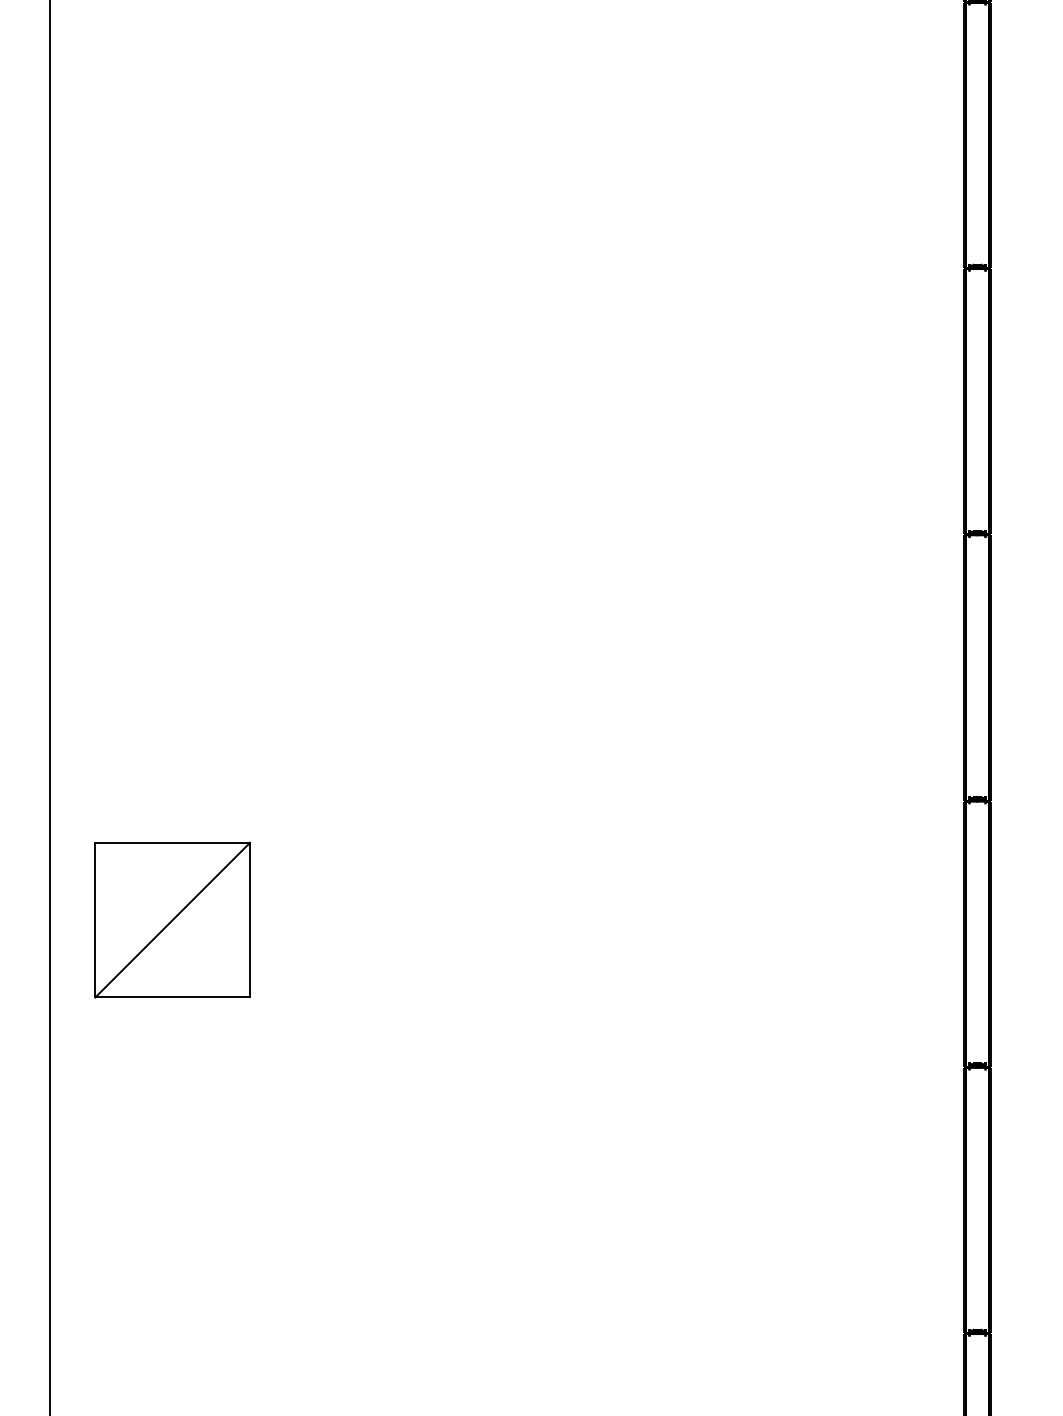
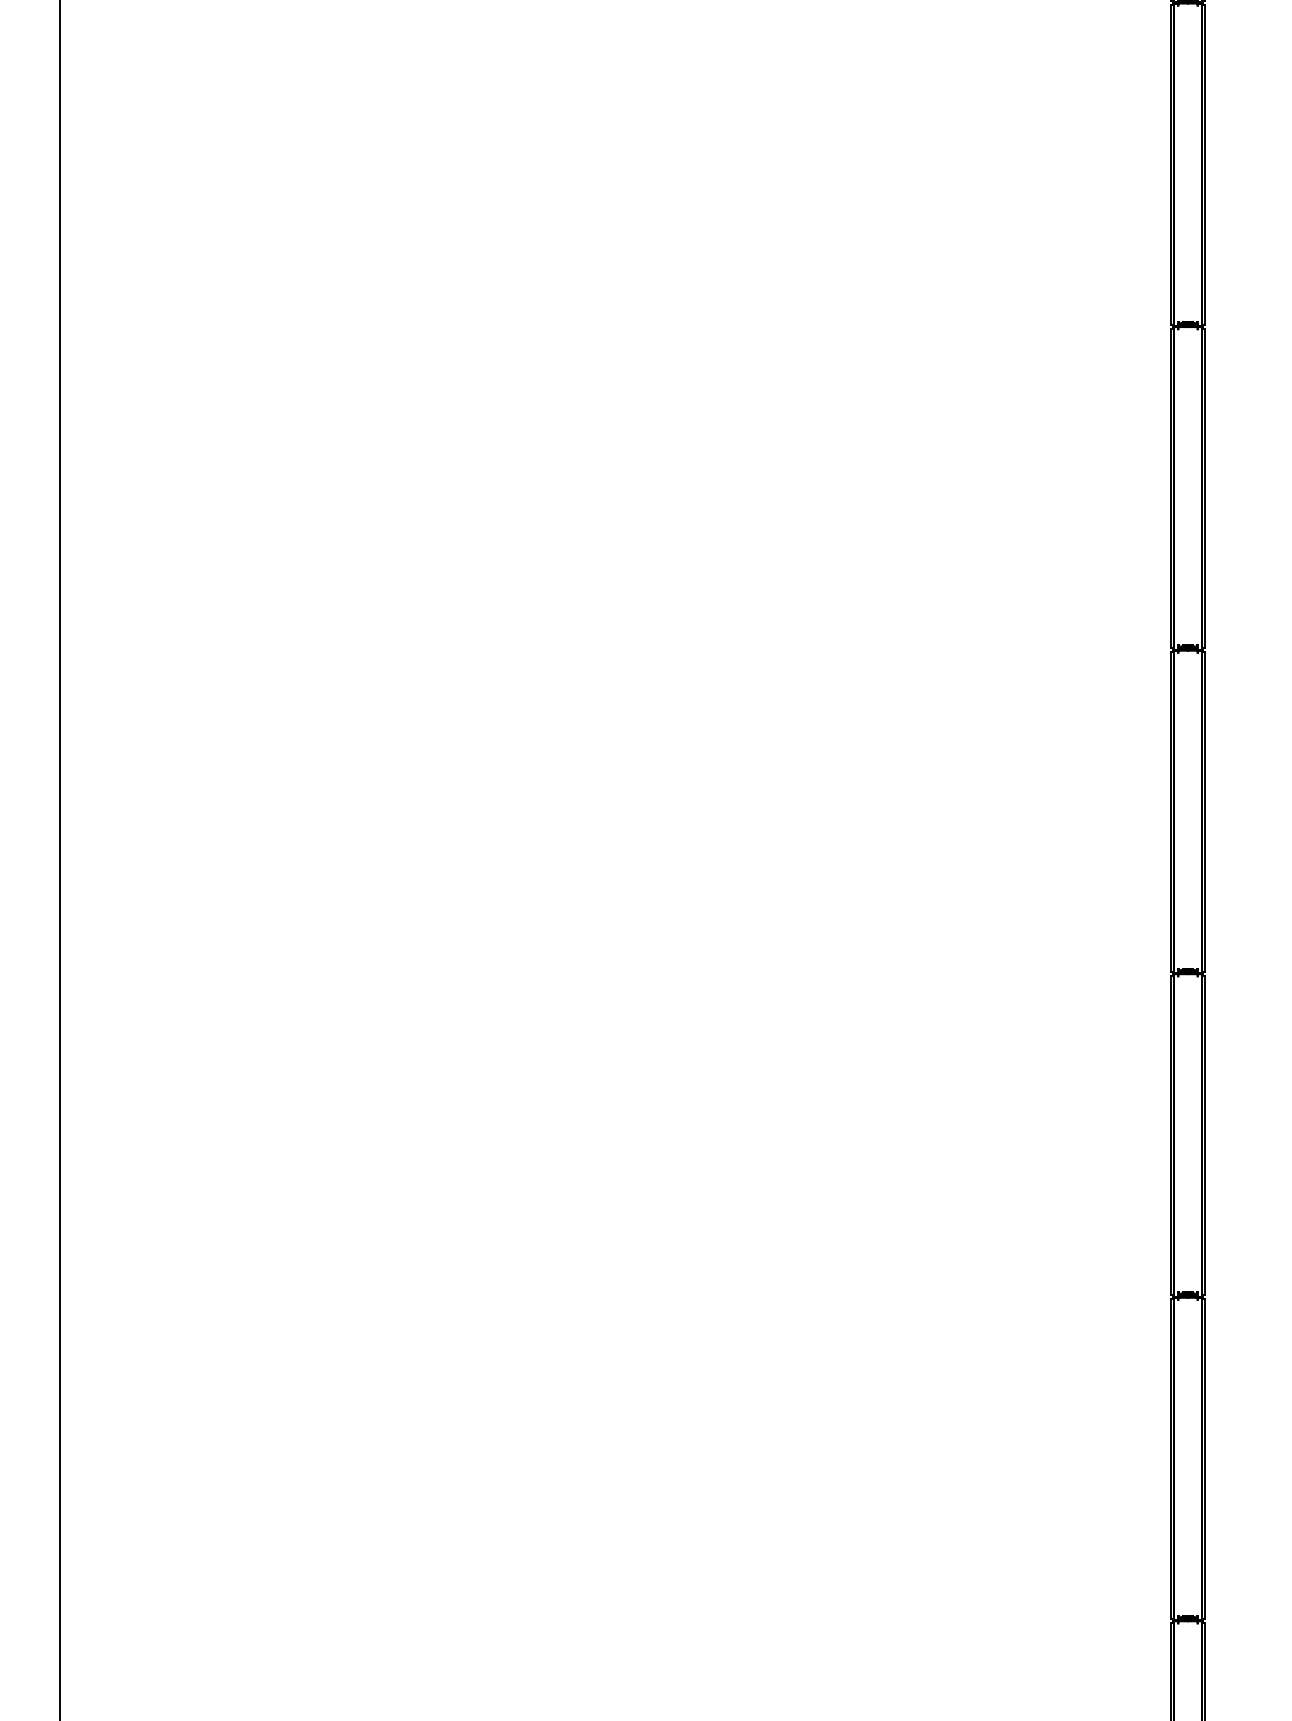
part: (172, 920) -> (209, 1118), removed

